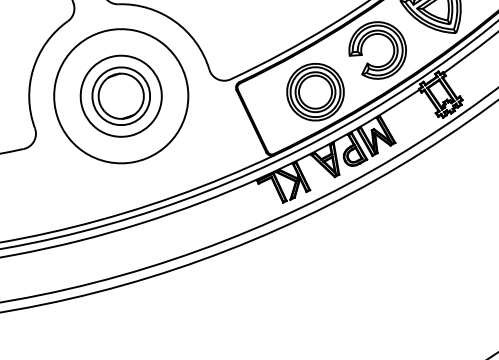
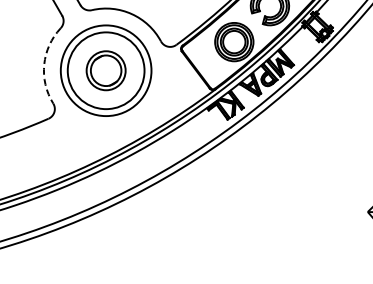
arc: (33, 69) -> (44, 64), solid -> dashed
circle: (120, 95) -> (105, 70), size x1.4

